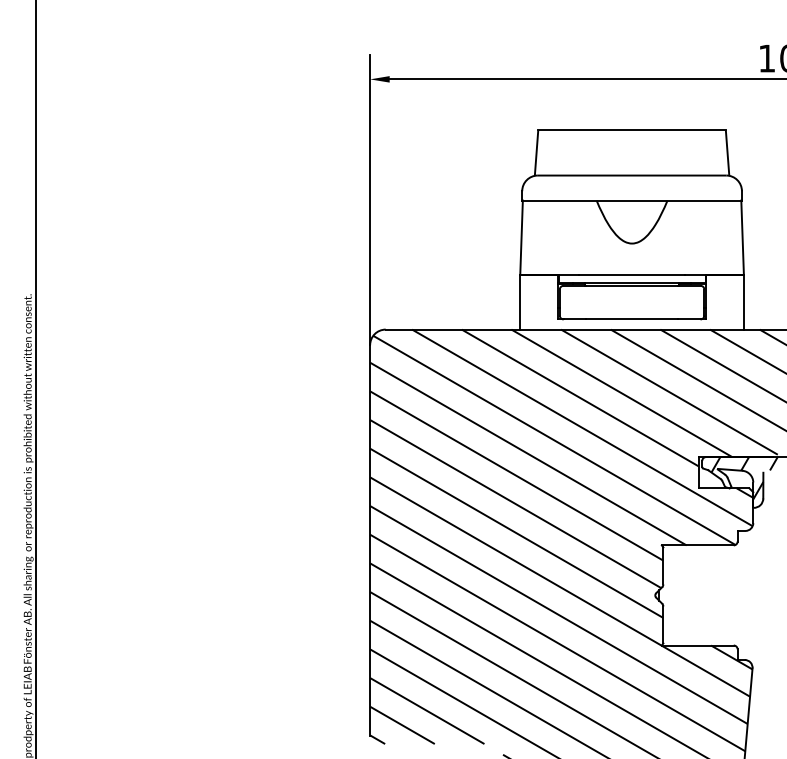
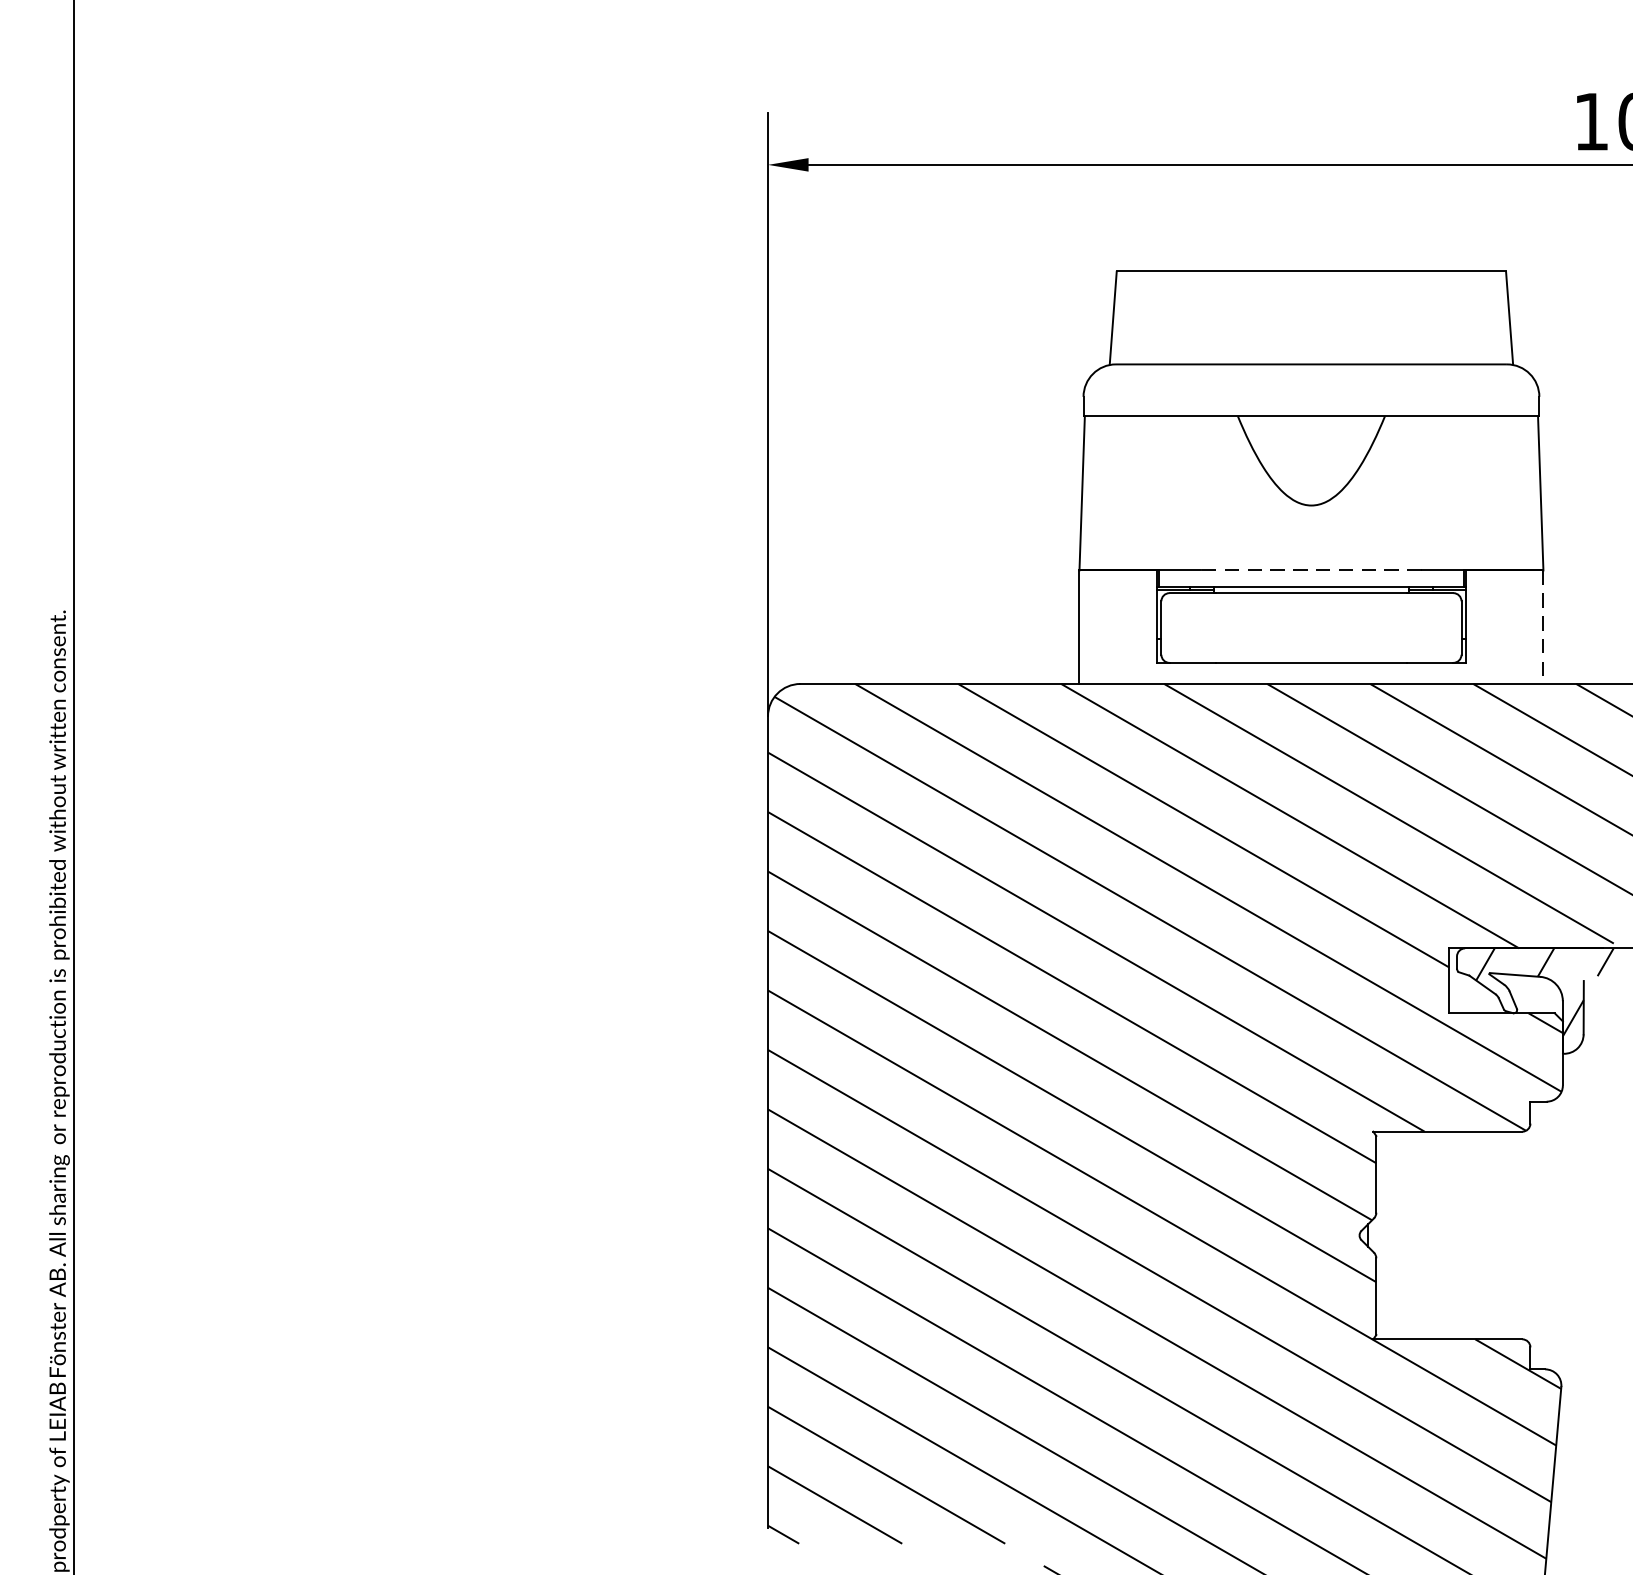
line: (631, 274) -> (1310, 569), solid -> dashed
line: (743, 302) -> (1542, 627), solid -> dashed

